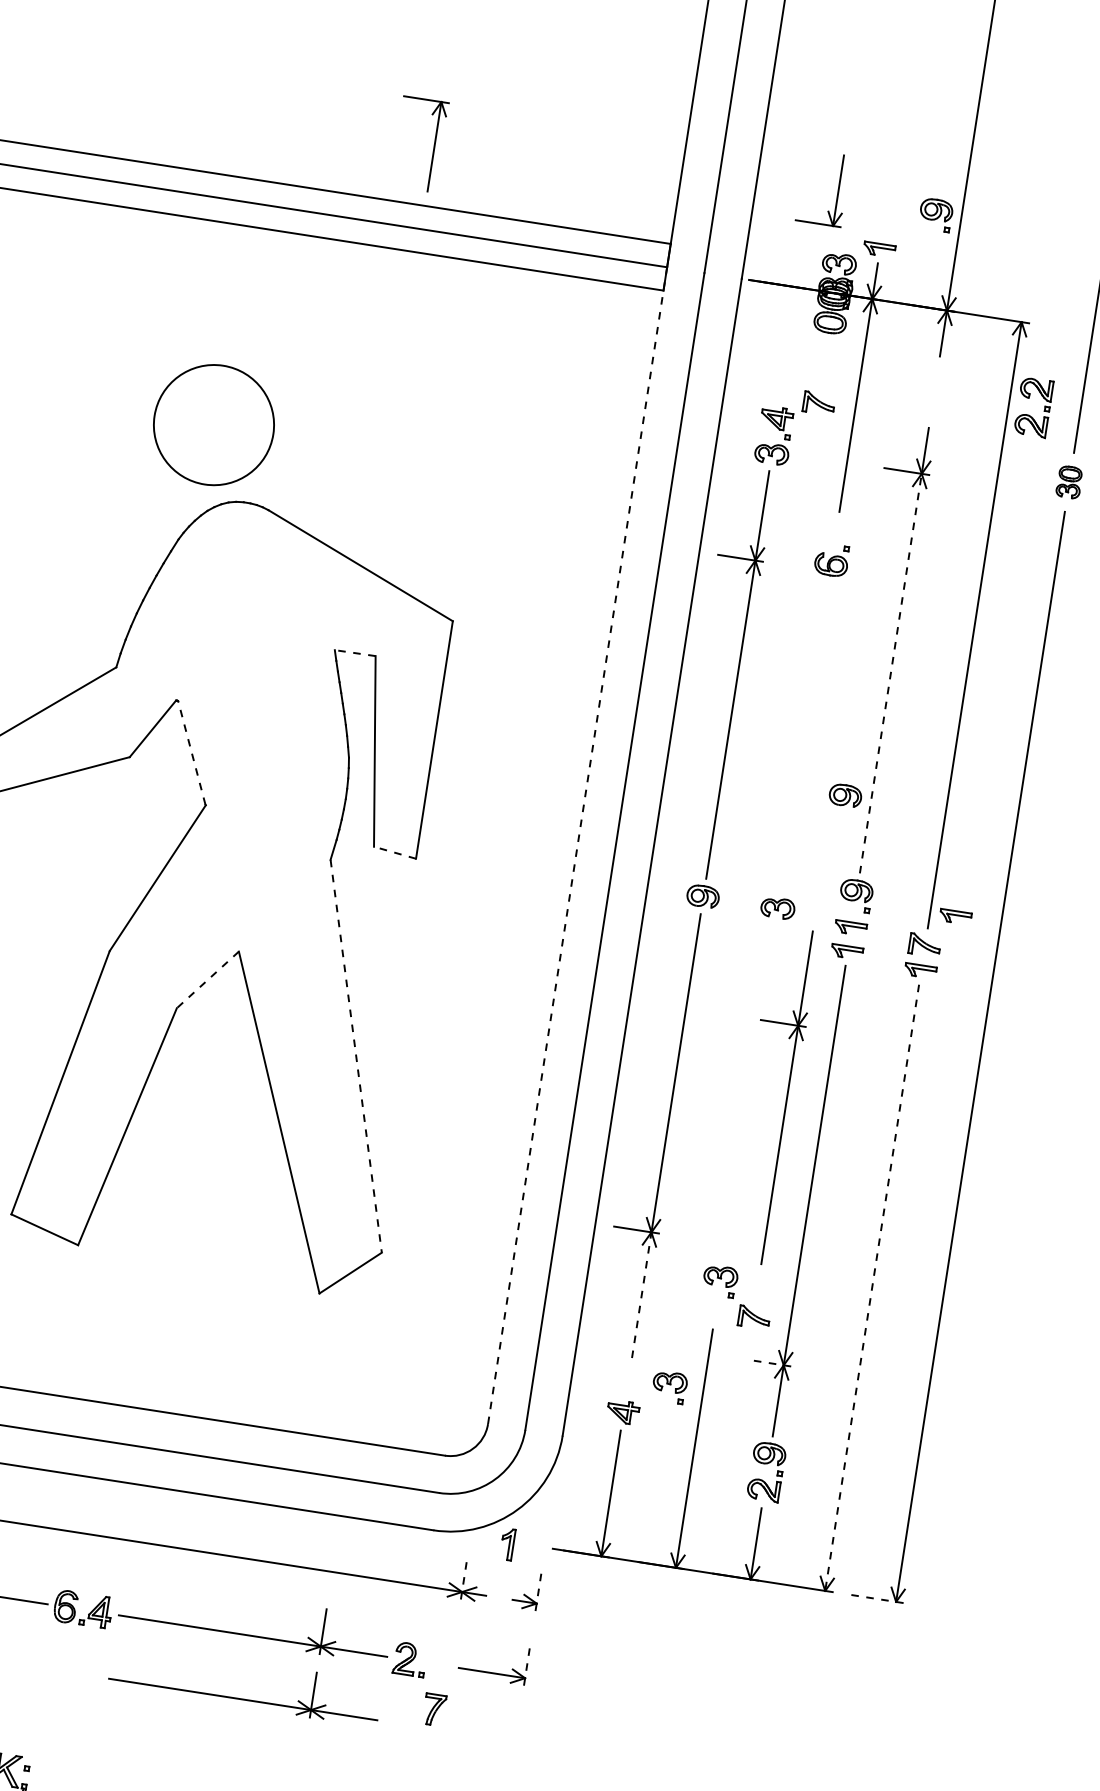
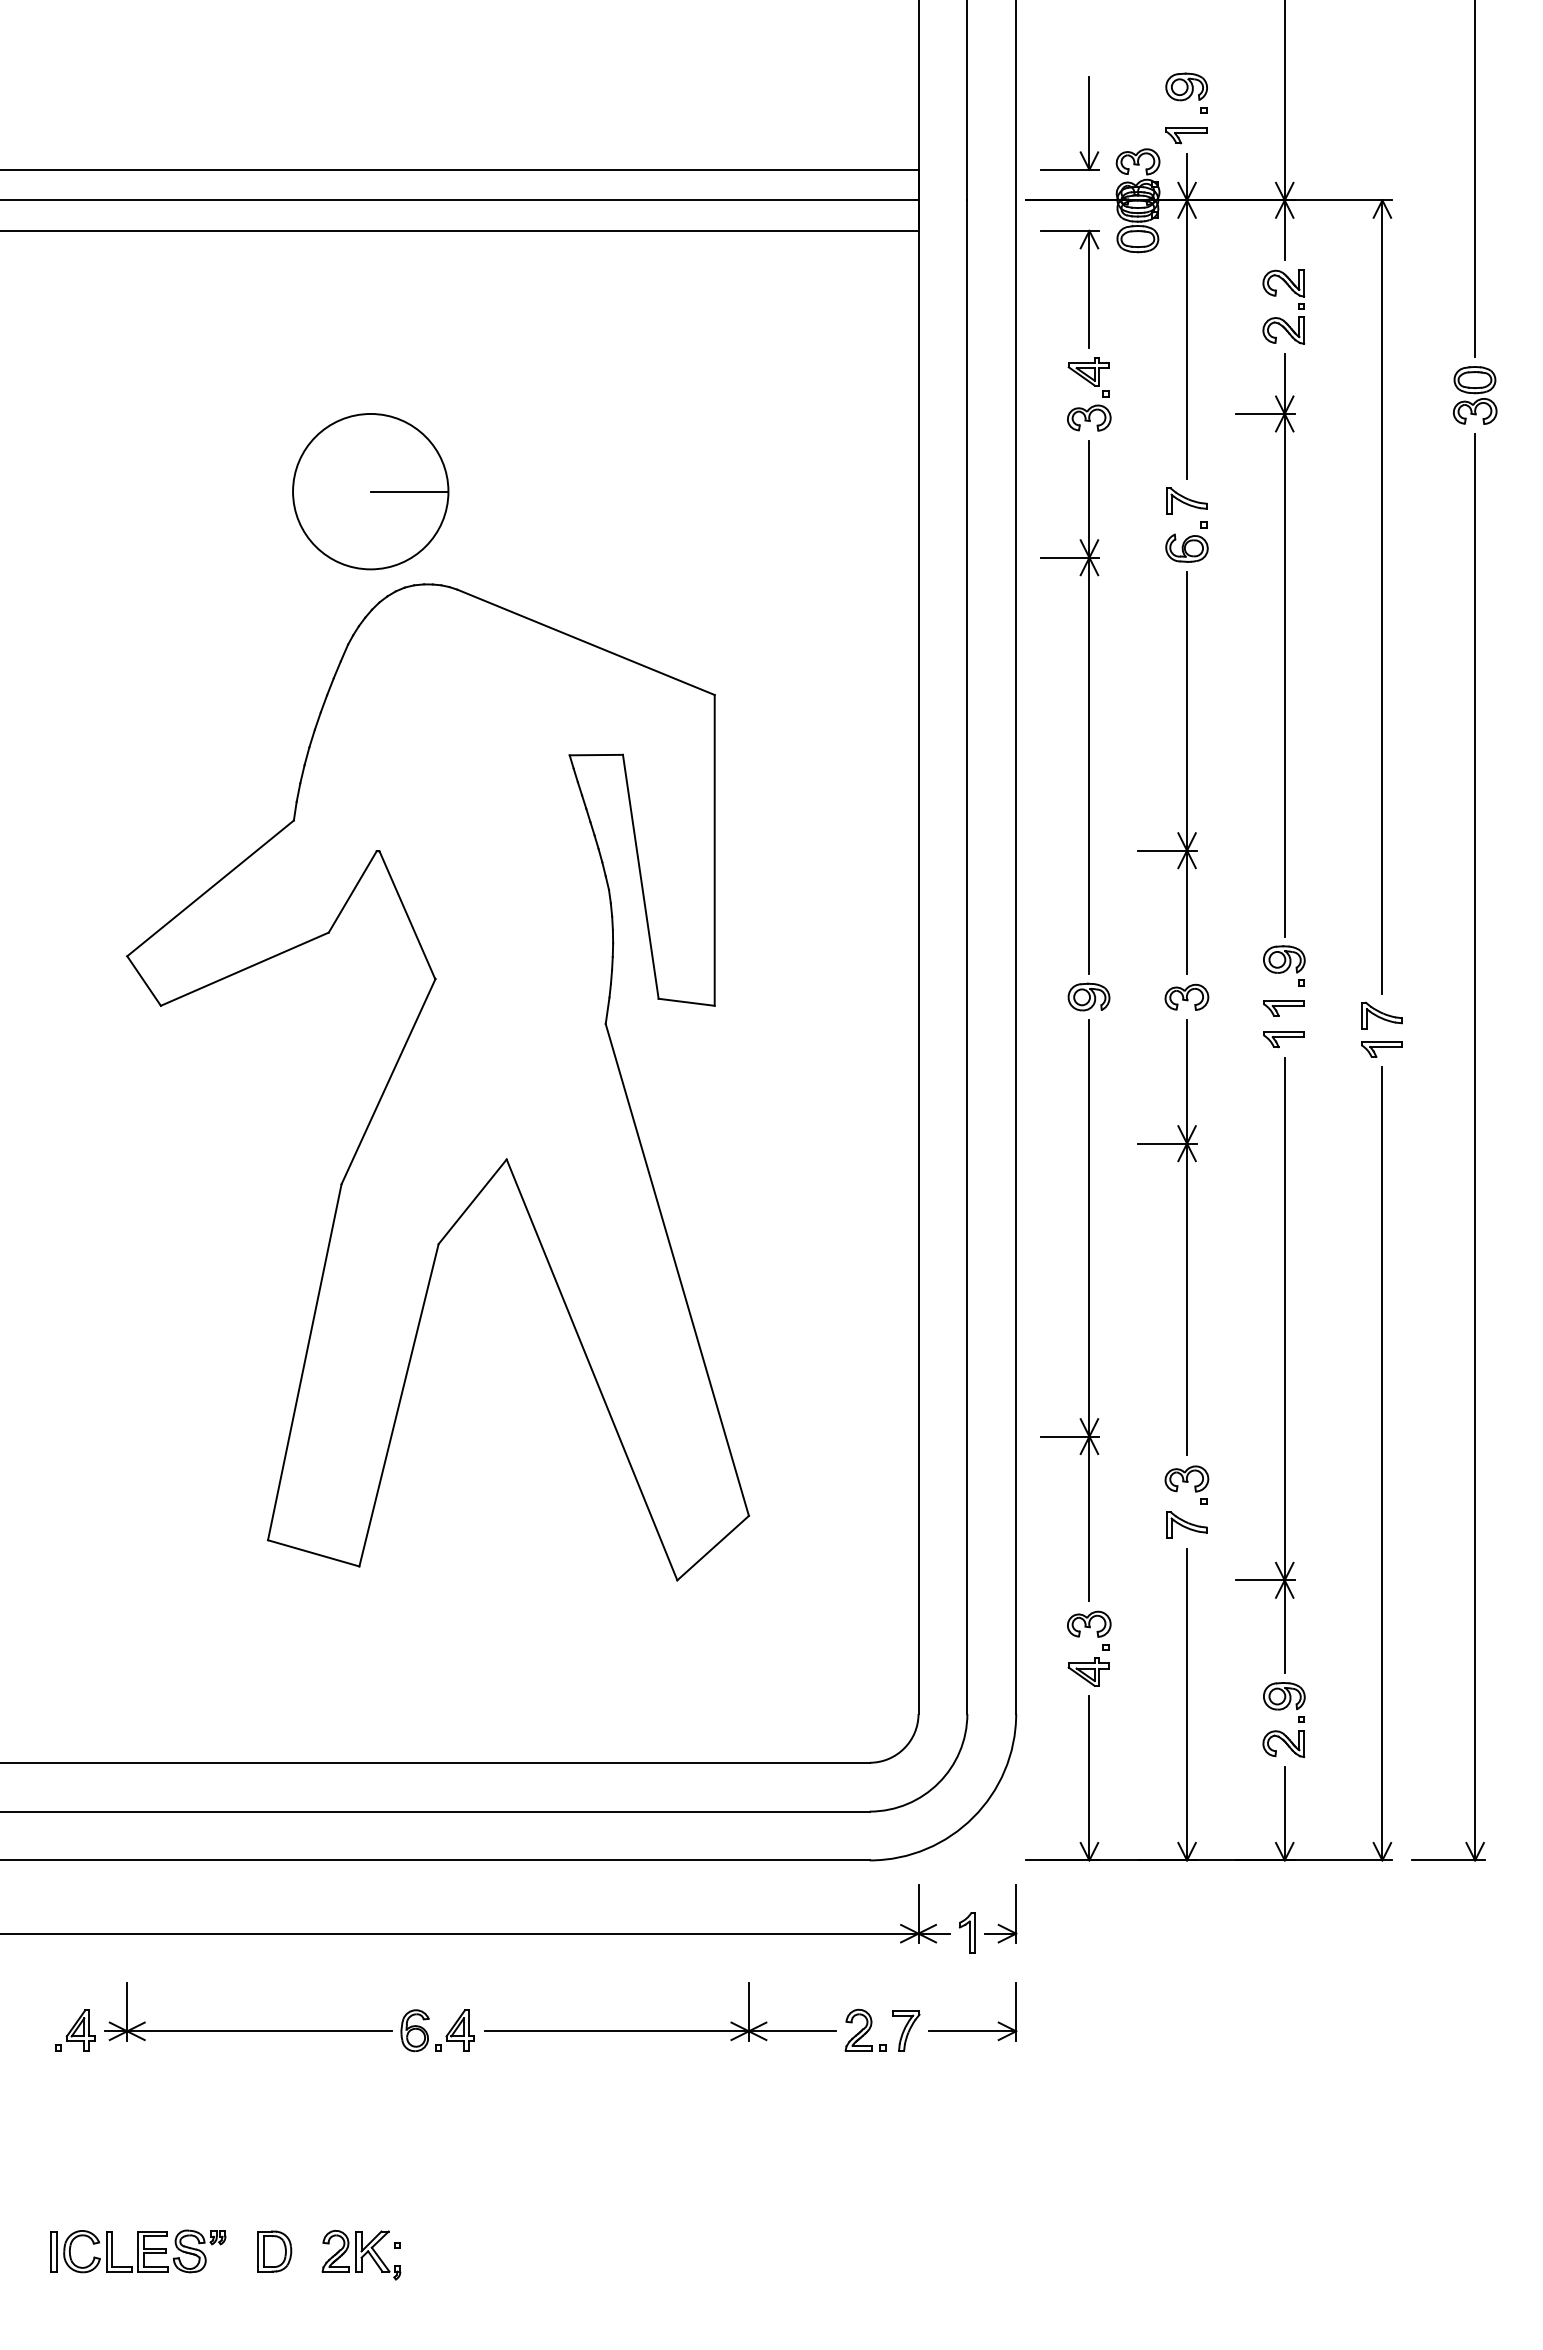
part: (433, 145) -> (1088, 288), moved
part: (837, 190) -> (1088, 123), moved
part: (935, 214) -> (1186, 92), moved
part: (819, 402) -> (1186, 500), moved
part: (1029, 415) -> (1279, 317), moved
line: (243, 429) -> (409, 491), added
part: (1068, 482) -> (1474, 395), size x1.43
line: (355, 653) -> (596, 755), dashed -> solid
line: (890, 672) -> (1284, 674), dashed -> solid
part: (804, 736) -> (1186, 772), added
line: (192, 752) -> (407, 914), dashed -> solid
part: (845, 795) -> (1250, 839), removed
line: (577, 845) -> (918, 957), dashed -> solid
line: (394, 852) -> (686, 1002), dashed -> solid
part: (955, 916) -> (1415, 973), removed
line: (207, 980) -> (472, 1202), dashed -> solid
line: (356, 1056) -> (677, 1270), dashed -> solid
part: (786, 1097) -> (1186, 1237), moved
line: (872, 1287) -> (1382, 1463), dashed -> solid
line: (641, 1294) -> (1089, 1518), dashed -> solid
part: (754, 1317) -> (1186, 1524), moved
line: (768, 1363) -> (1264, 1580), dashed -> solid
part: (669, 1386) -> (1089, 1630), moved
part: (507, 1544) -> (967, 1932), moved
line: (464, 1576) -> (918, 1913), dashed -> solid
line: (539, 1588) -> (1016, 1913), dashed -> solid
line: (875, 1598) -> (1448, 1860), dashed -> solid
line: (527, 1663) -> (1016, 2011), dashed -> solid
part: (243, 1698) -> (660, 2113), removed
part: (434, 1709) -> (906, 2030), moved

